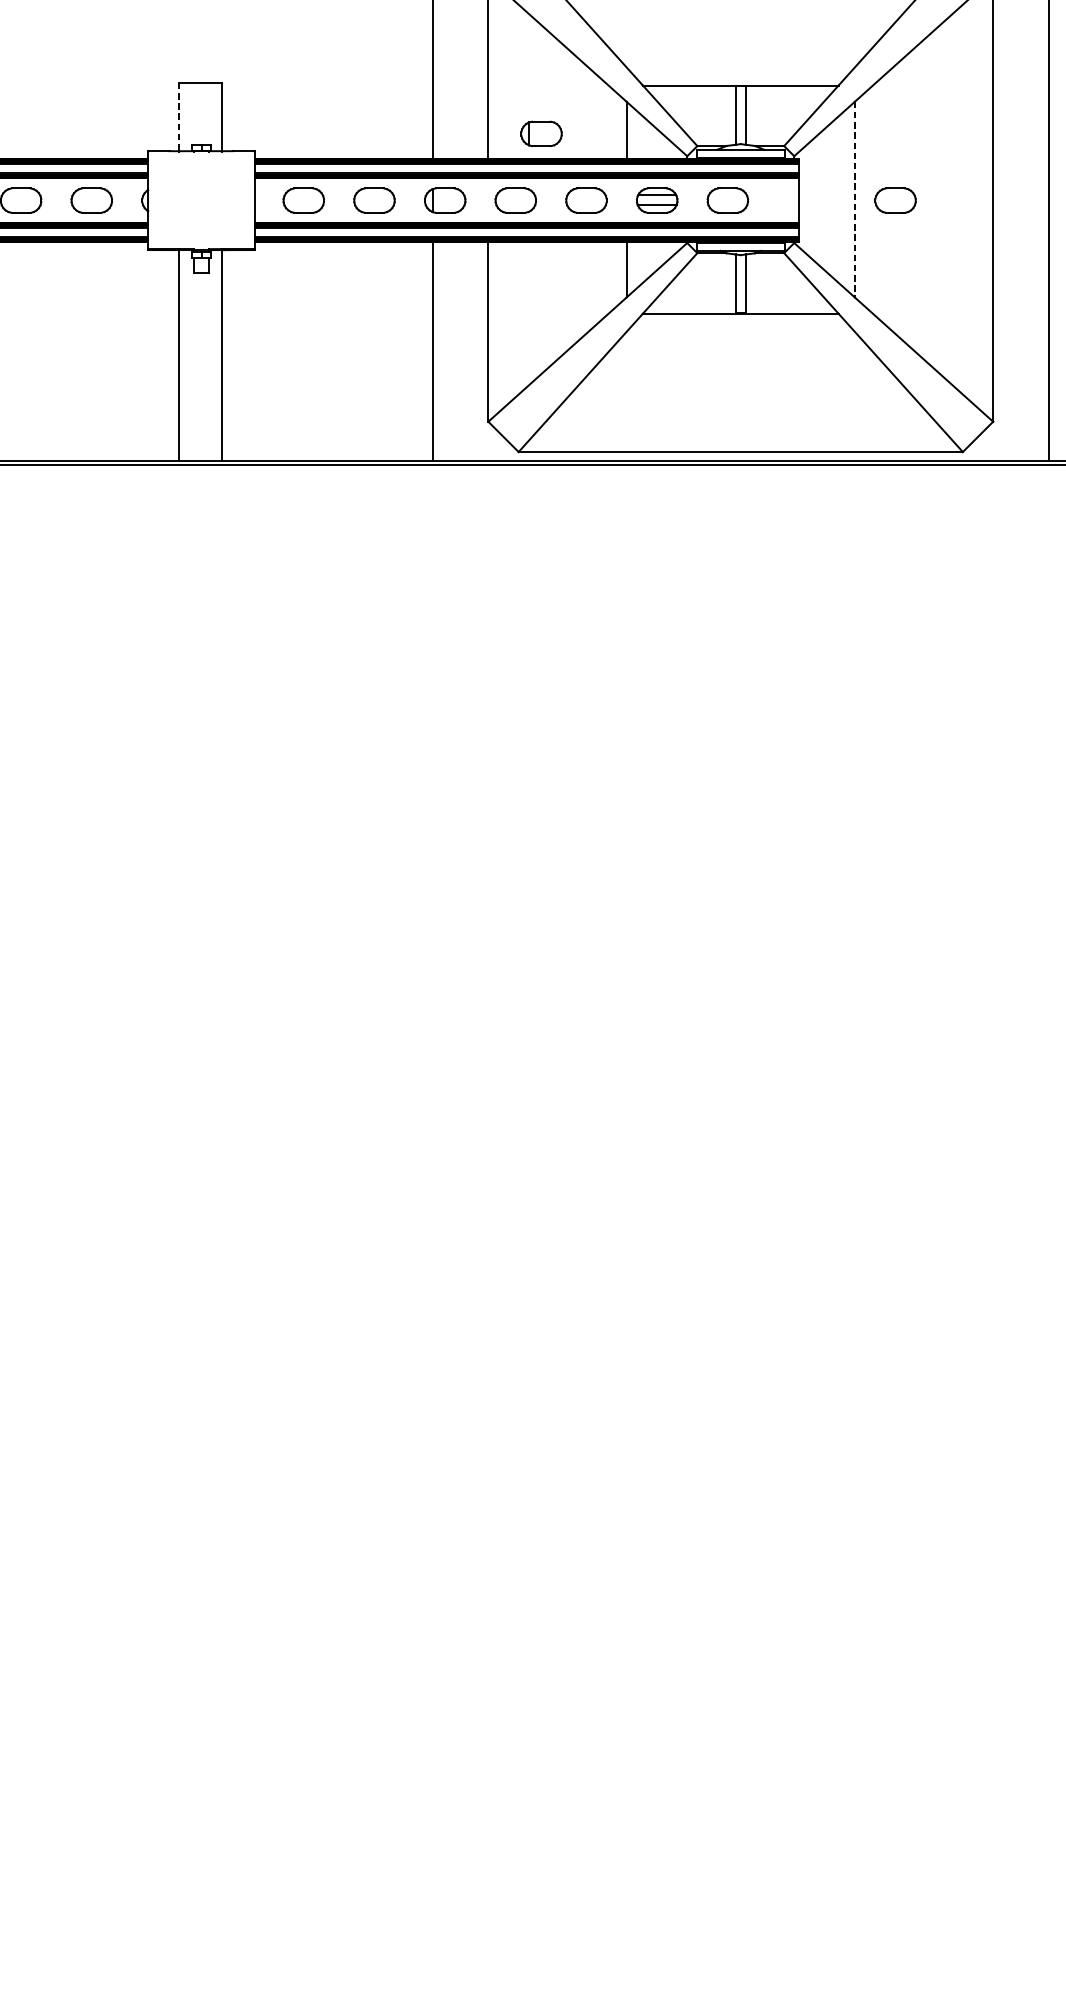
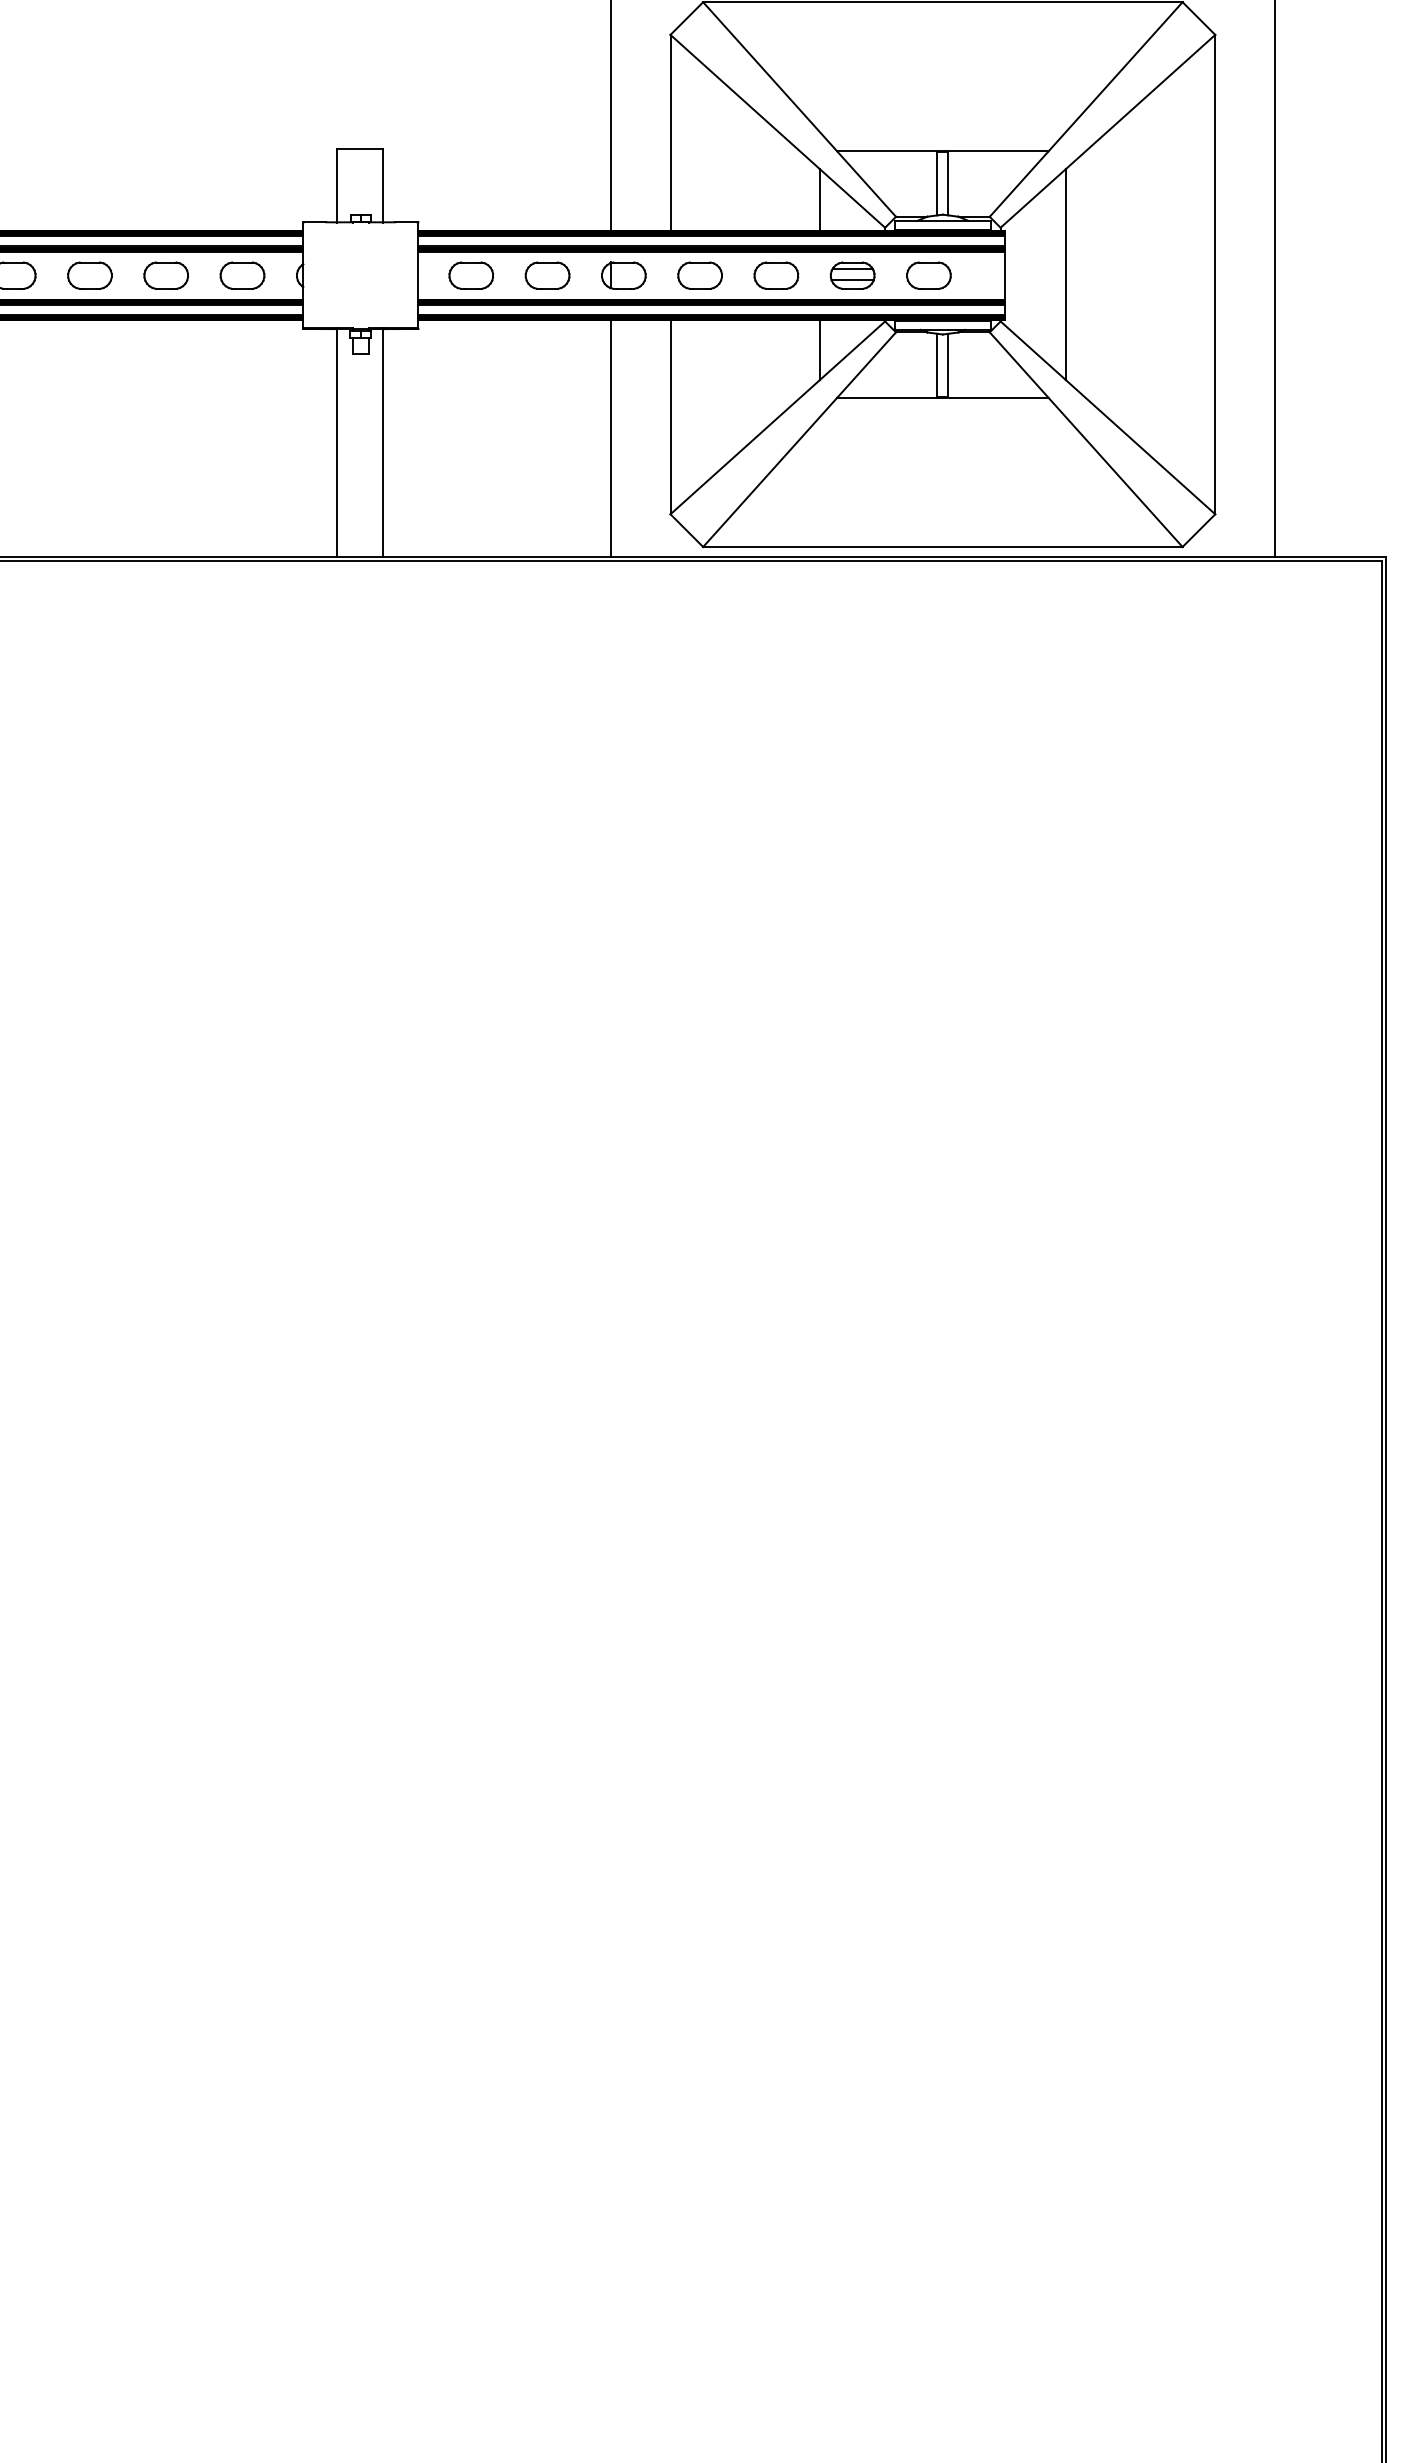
line: (178, 117) -> (336, 185), dashed -> solid
part: (541, 133) -> (727, 203), removed
line: (855, 199) -> (1066, 274), dashed -> solid
part: (895, 200) -> (1109, 275), removed

